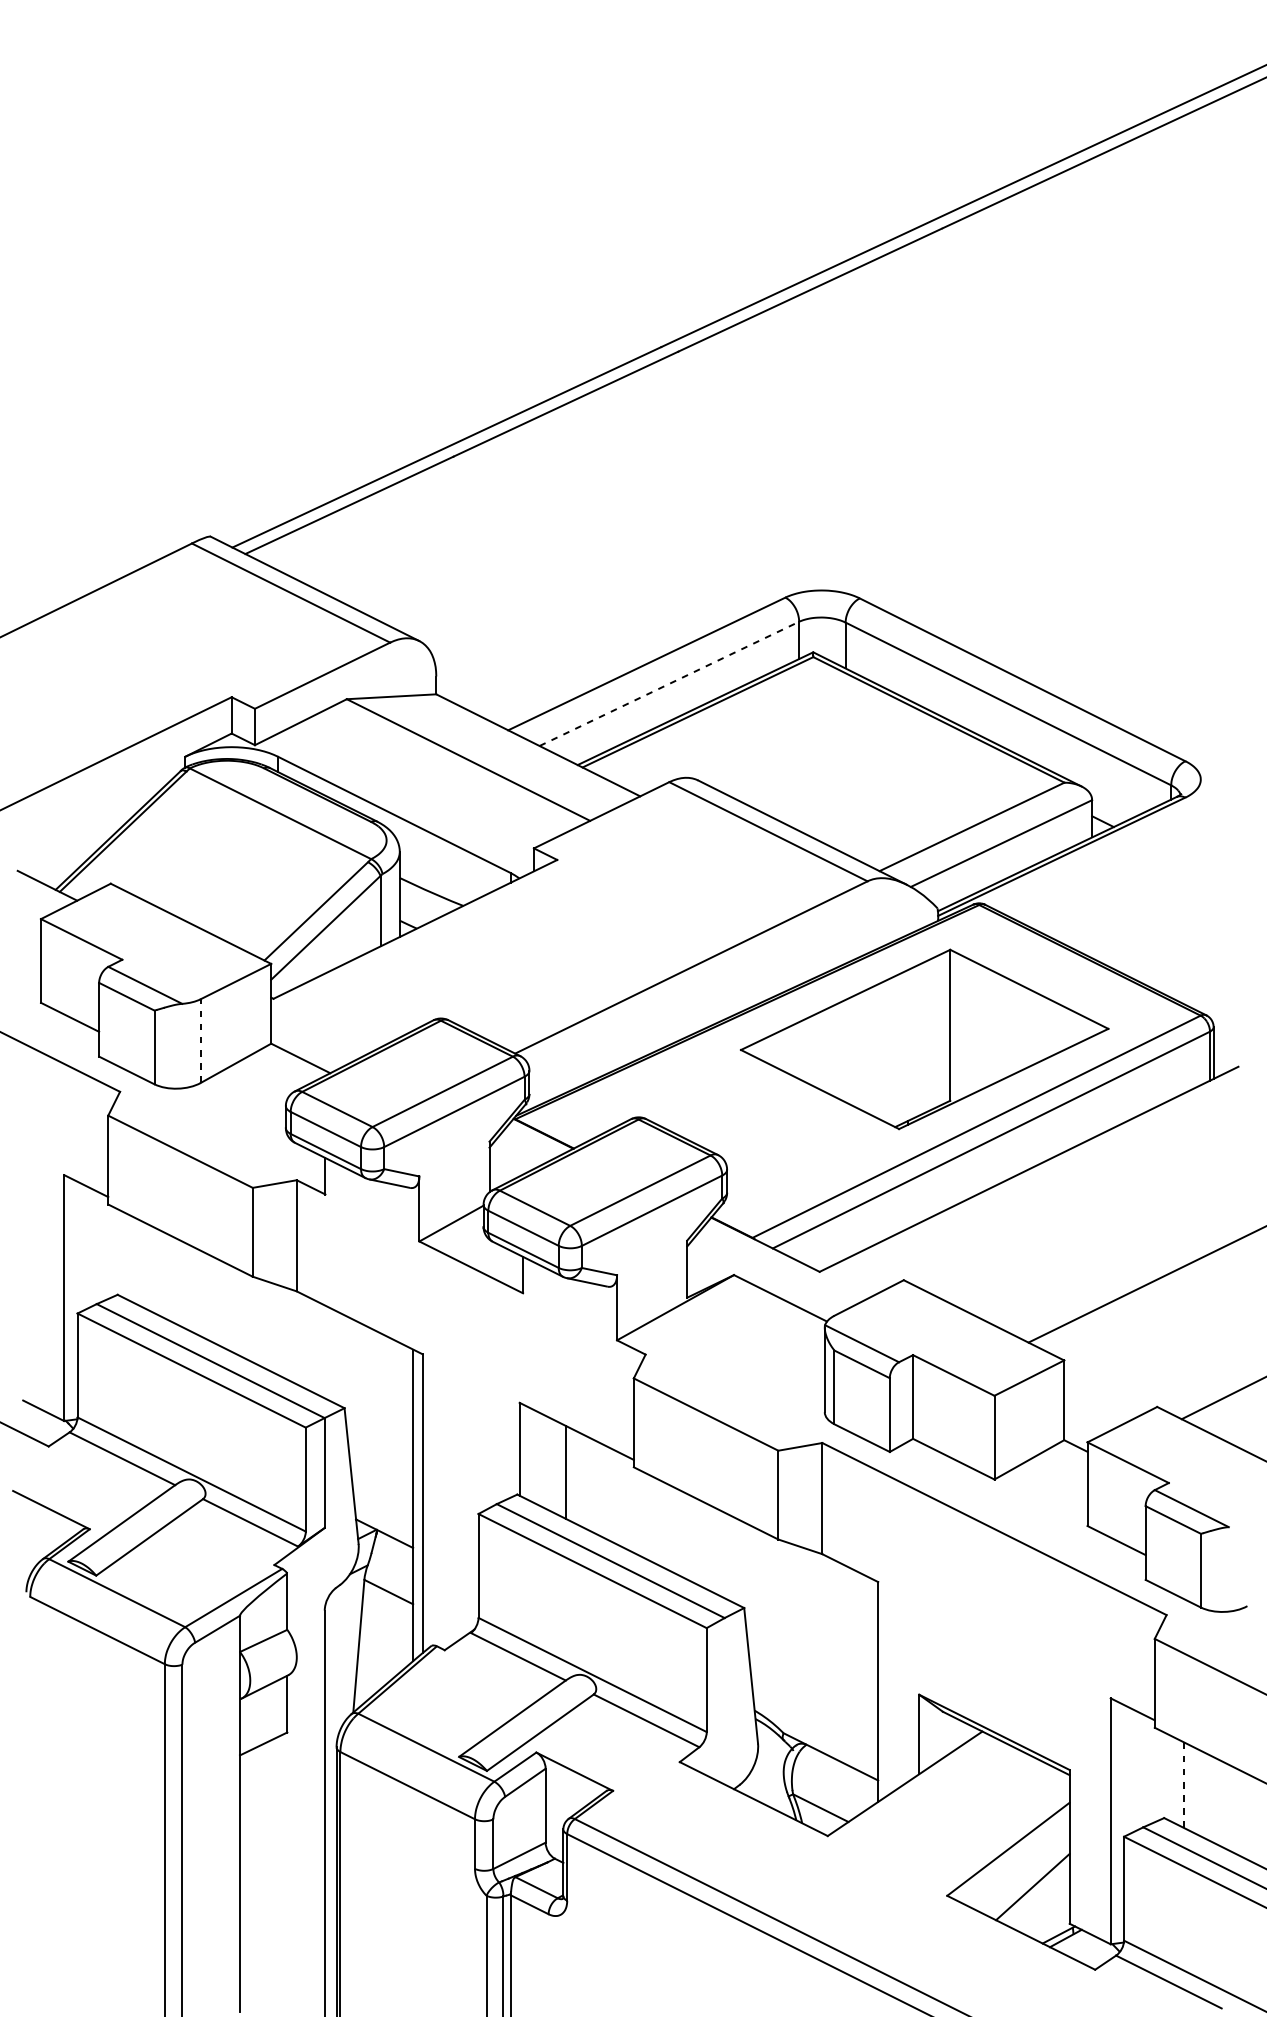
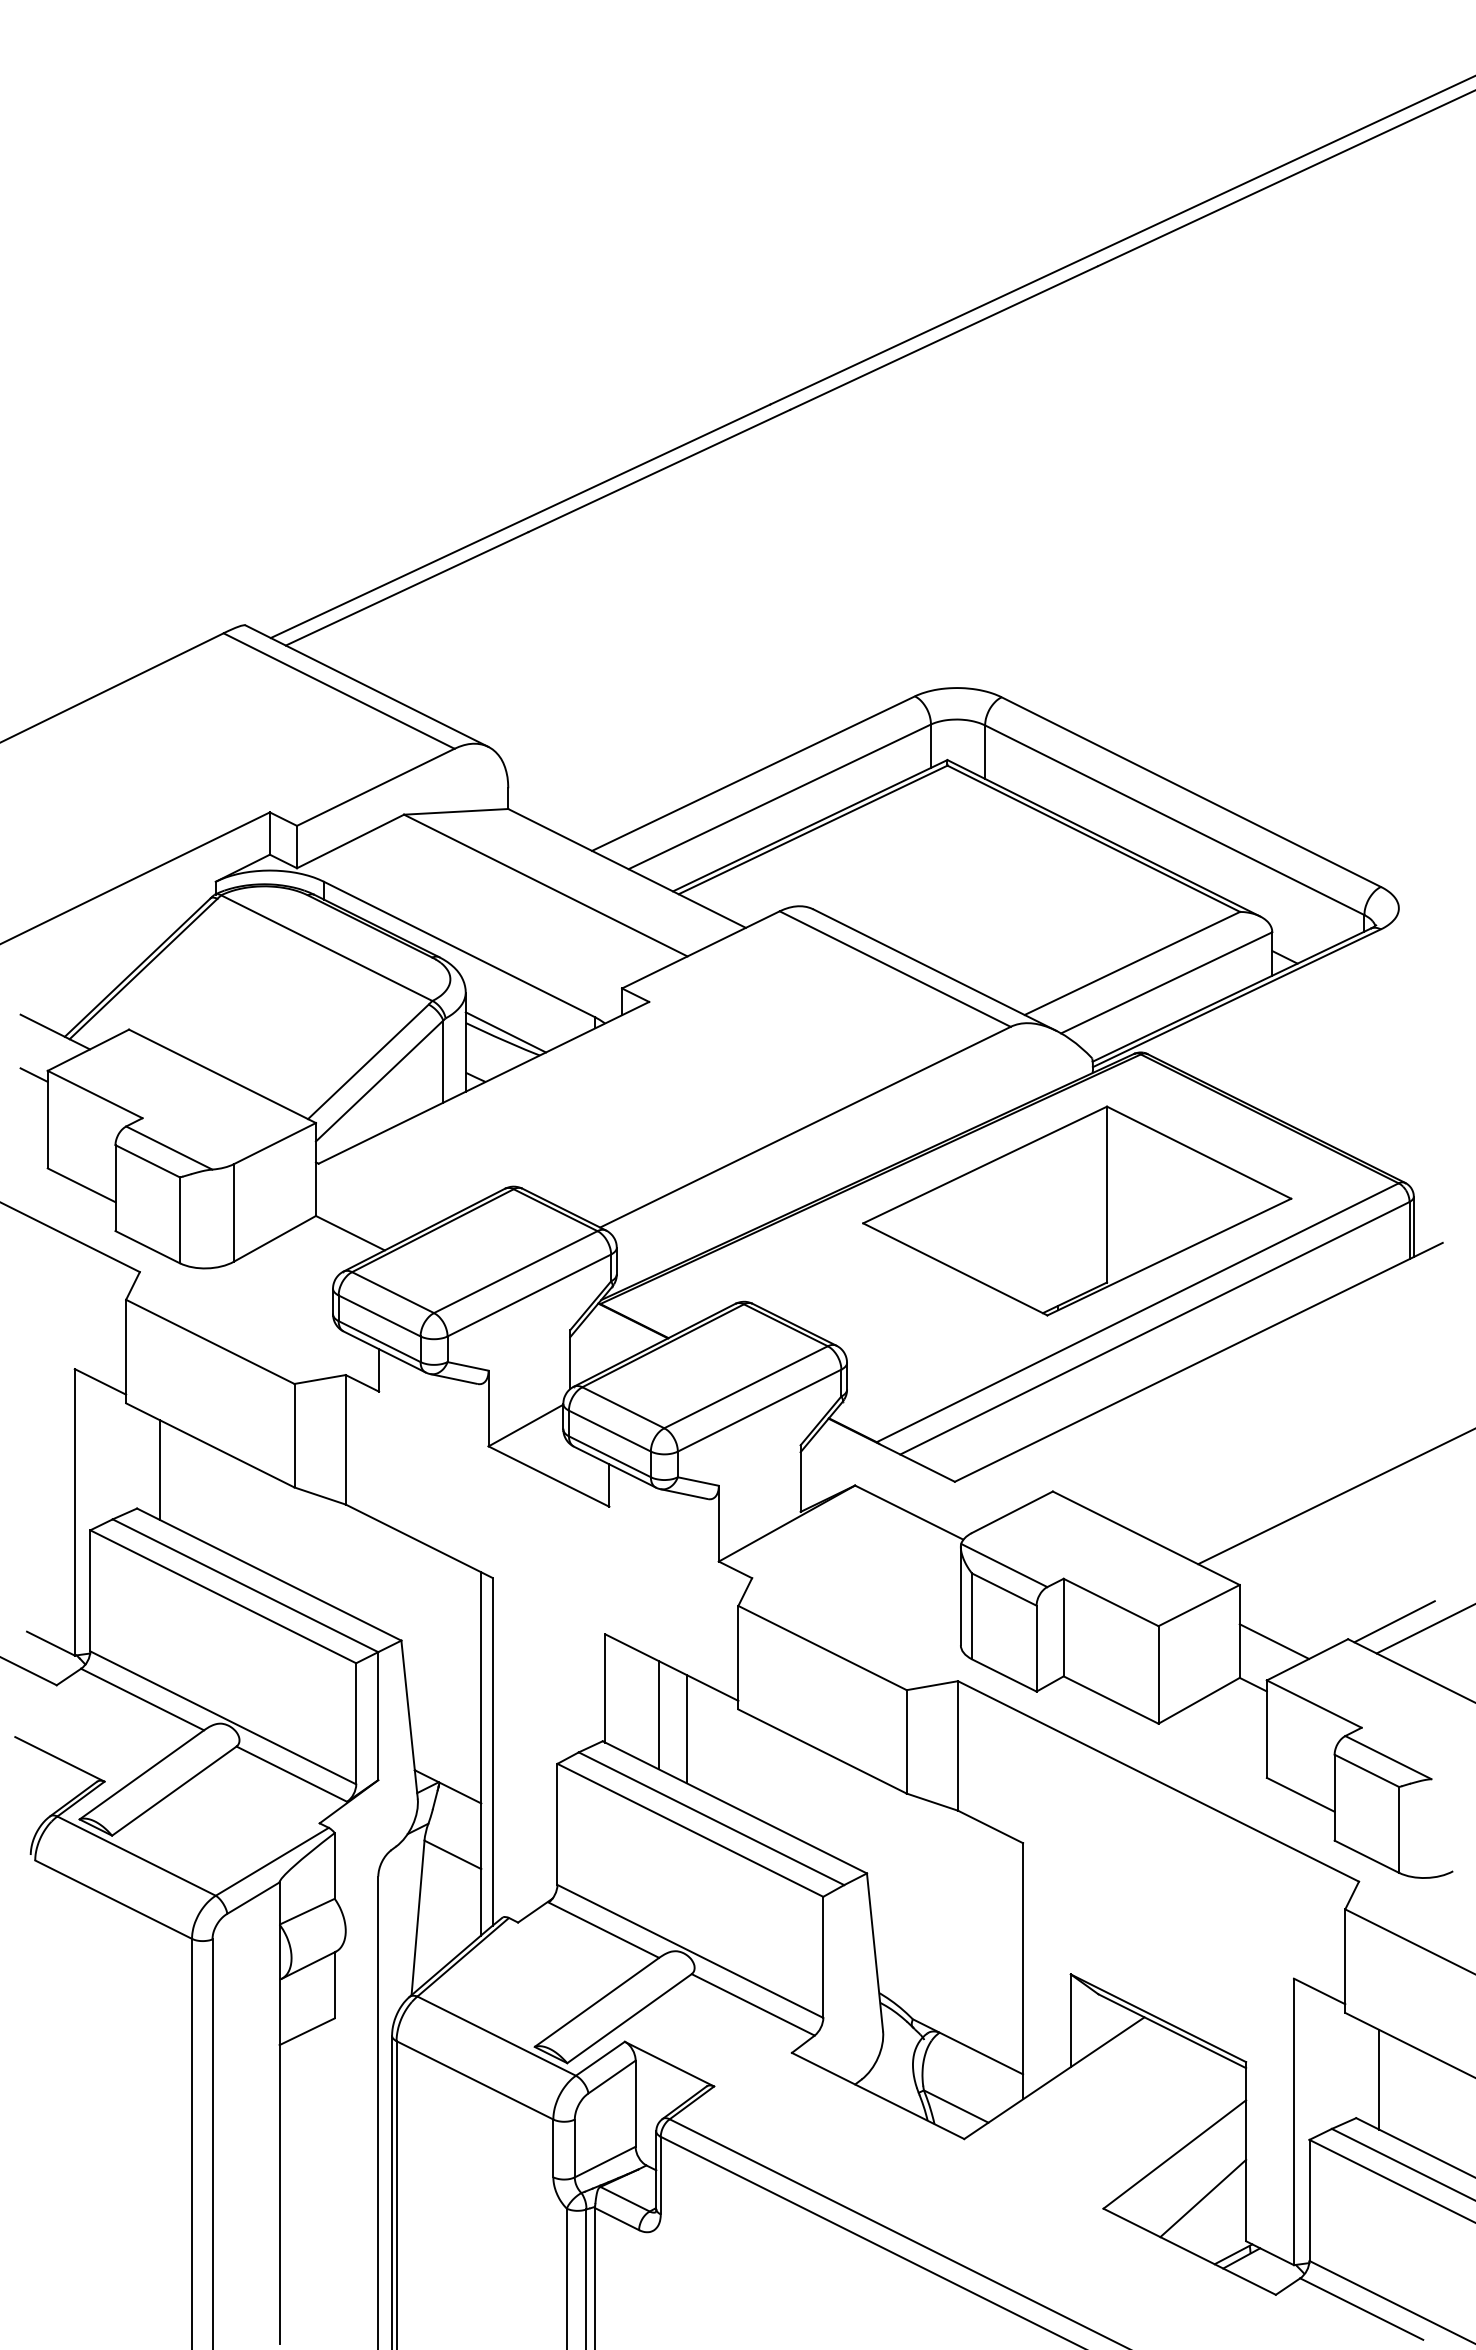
line: (669, 683) -> (779, 796), dashed -> solid
line: (433, 886) -> (505, 1032), added
line: (28, 922) -> (33, 1074), added
line: (201, 1040) -> (234, 1212), dashed -> solid
line: (137, 1262) -> (160, 1470), added
line: (1197, 1391) -> (1394, 1621), added
line: (1094, 1408) -> (1274, 1641), added
line: (590, 1484) -> (687, 1729), added
line: (1184, 1784) -> (1379, 2079), dashed -> solid

